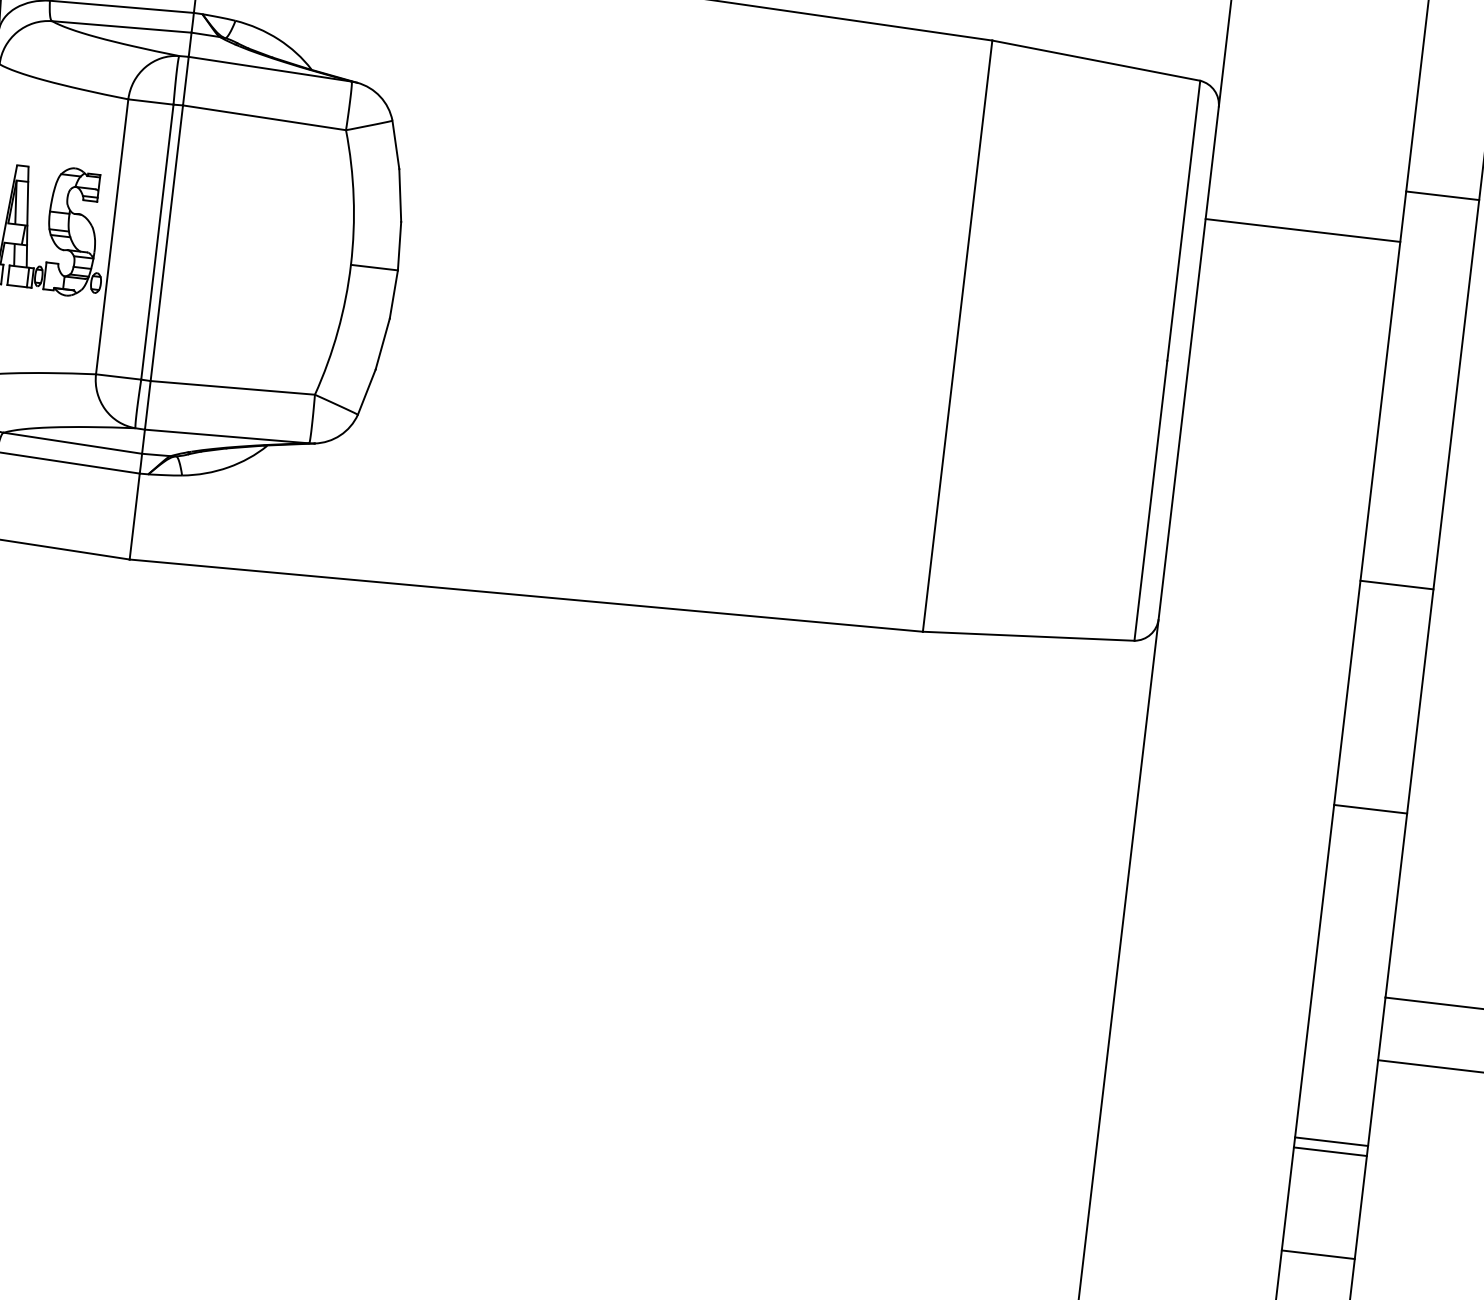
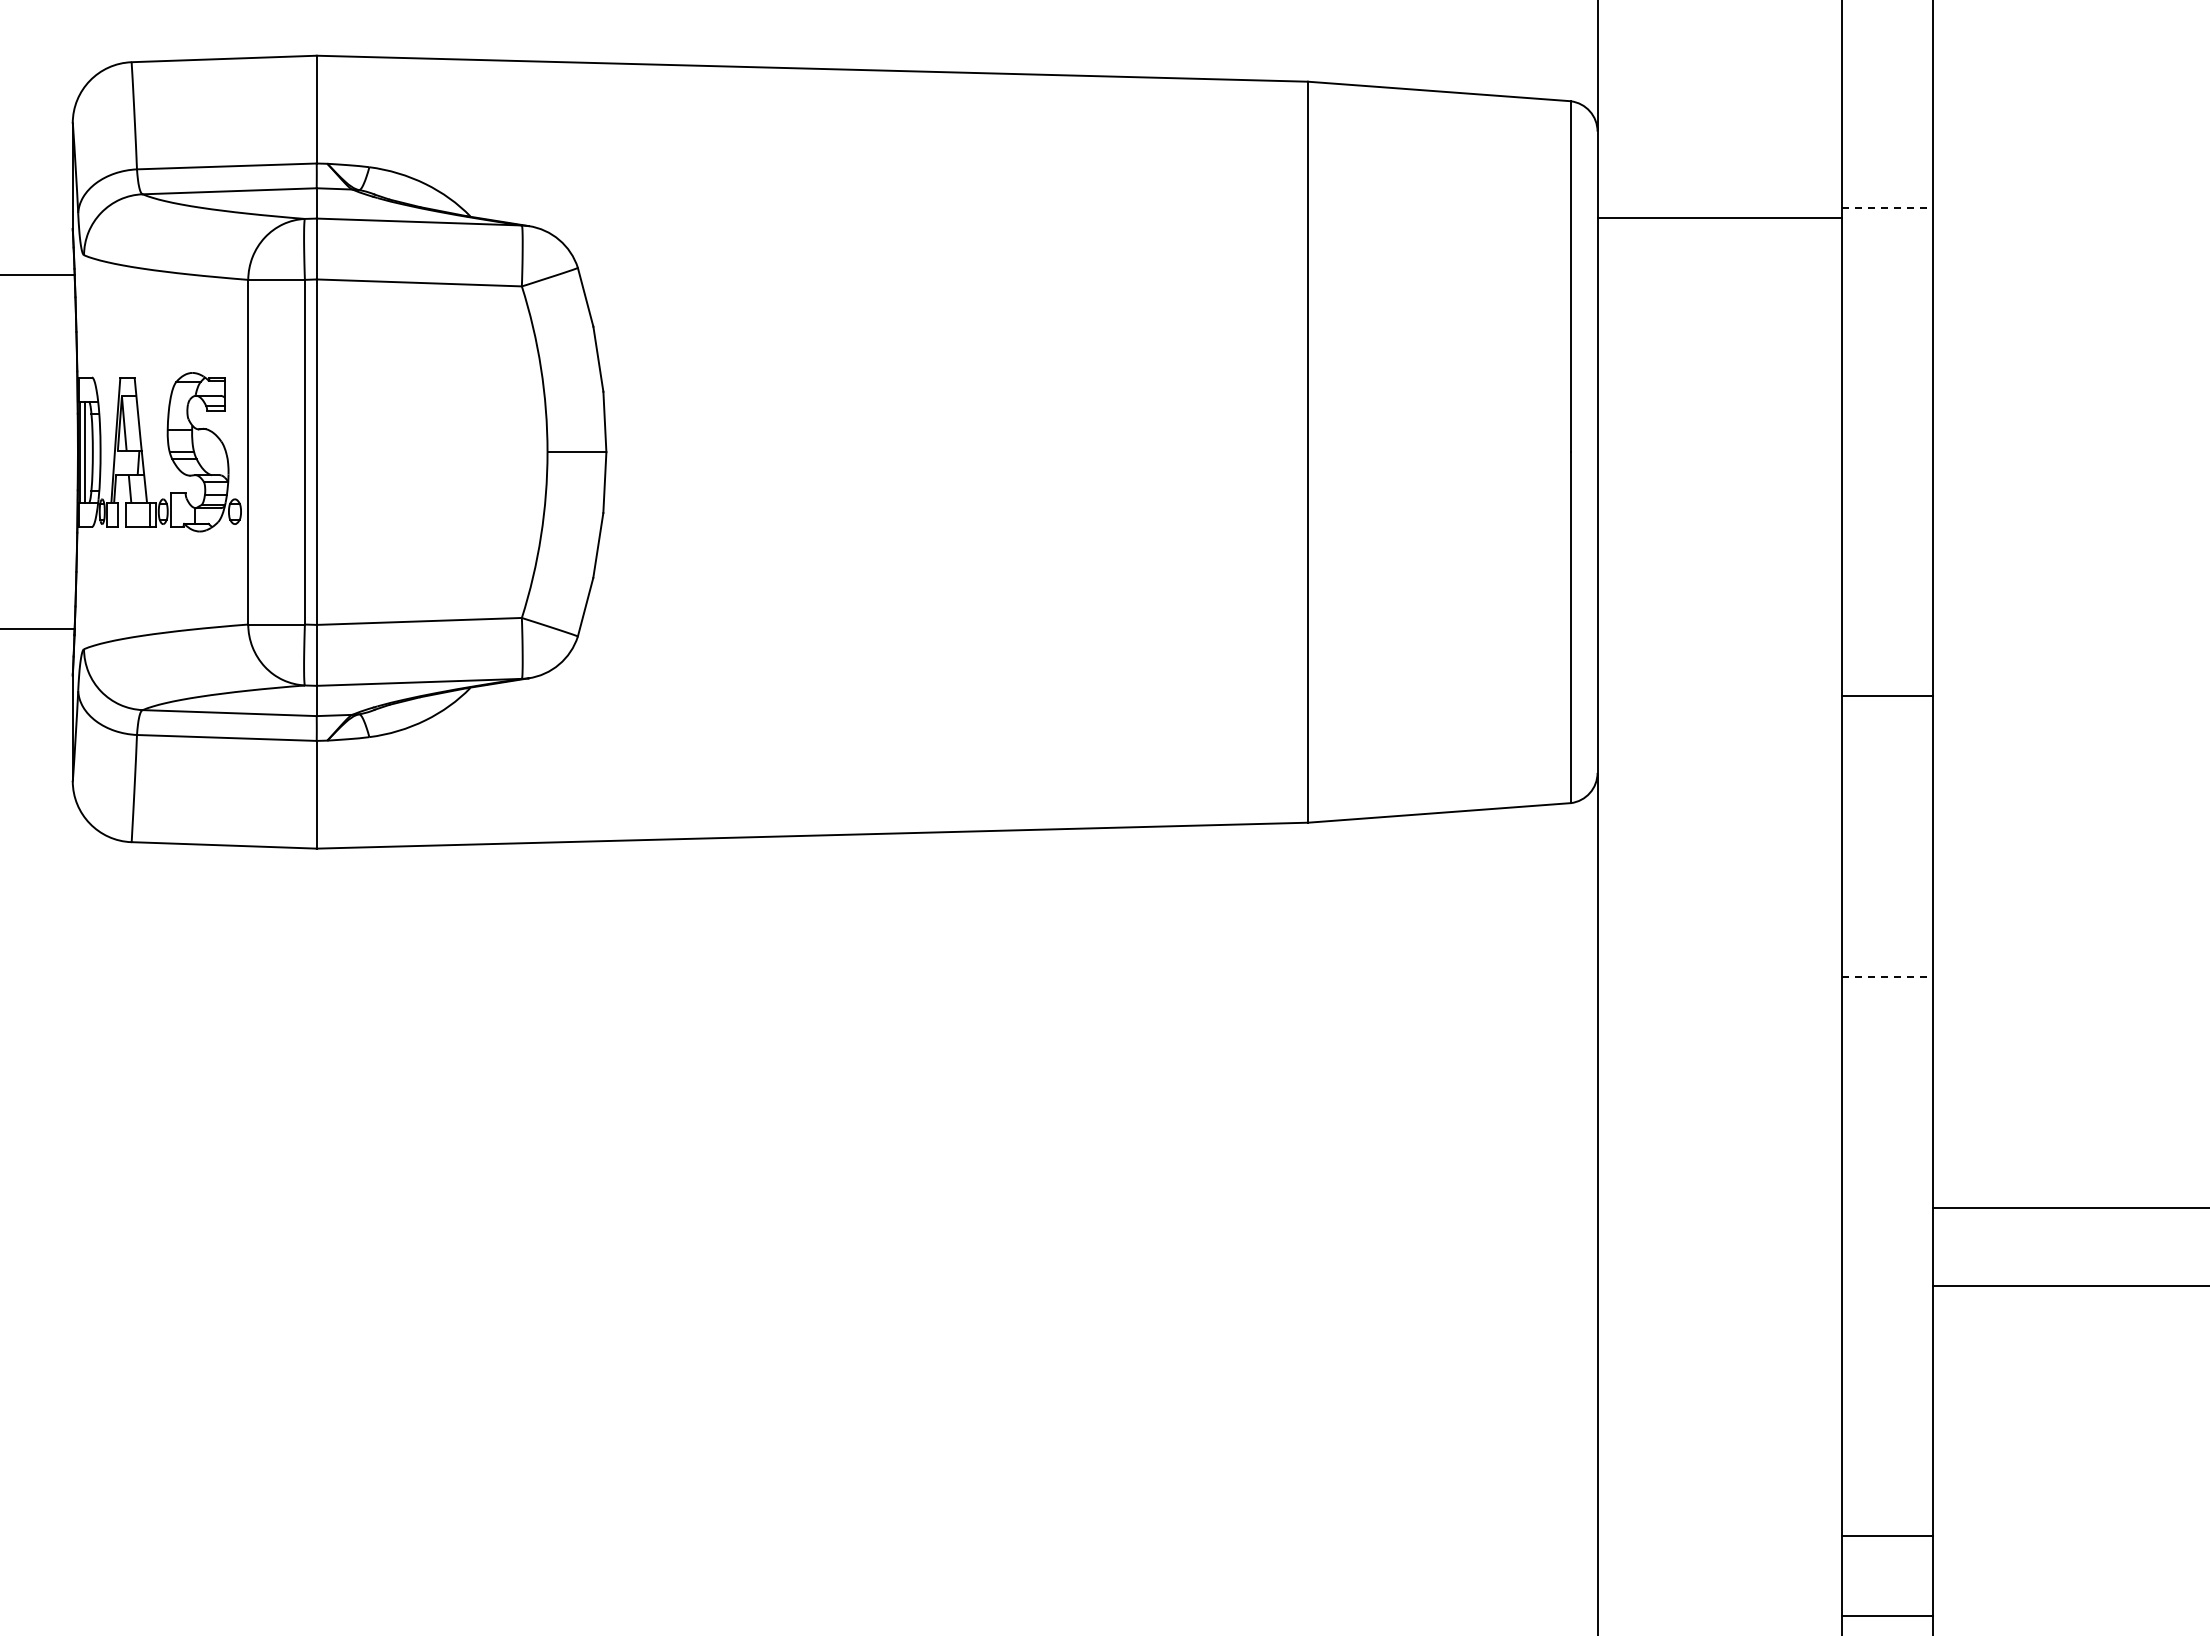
line: (1442, 196) -> (1887, 208), solid -> dashed
line: (1302, 230) -> (1719, 218), moved
line: (1370, 809) -> (1887, 977), solid -> dashed
line: (1331, 1141) -> (1887, 1393), removed
line: (1330, 1151) -> (1887, 1406), removed

